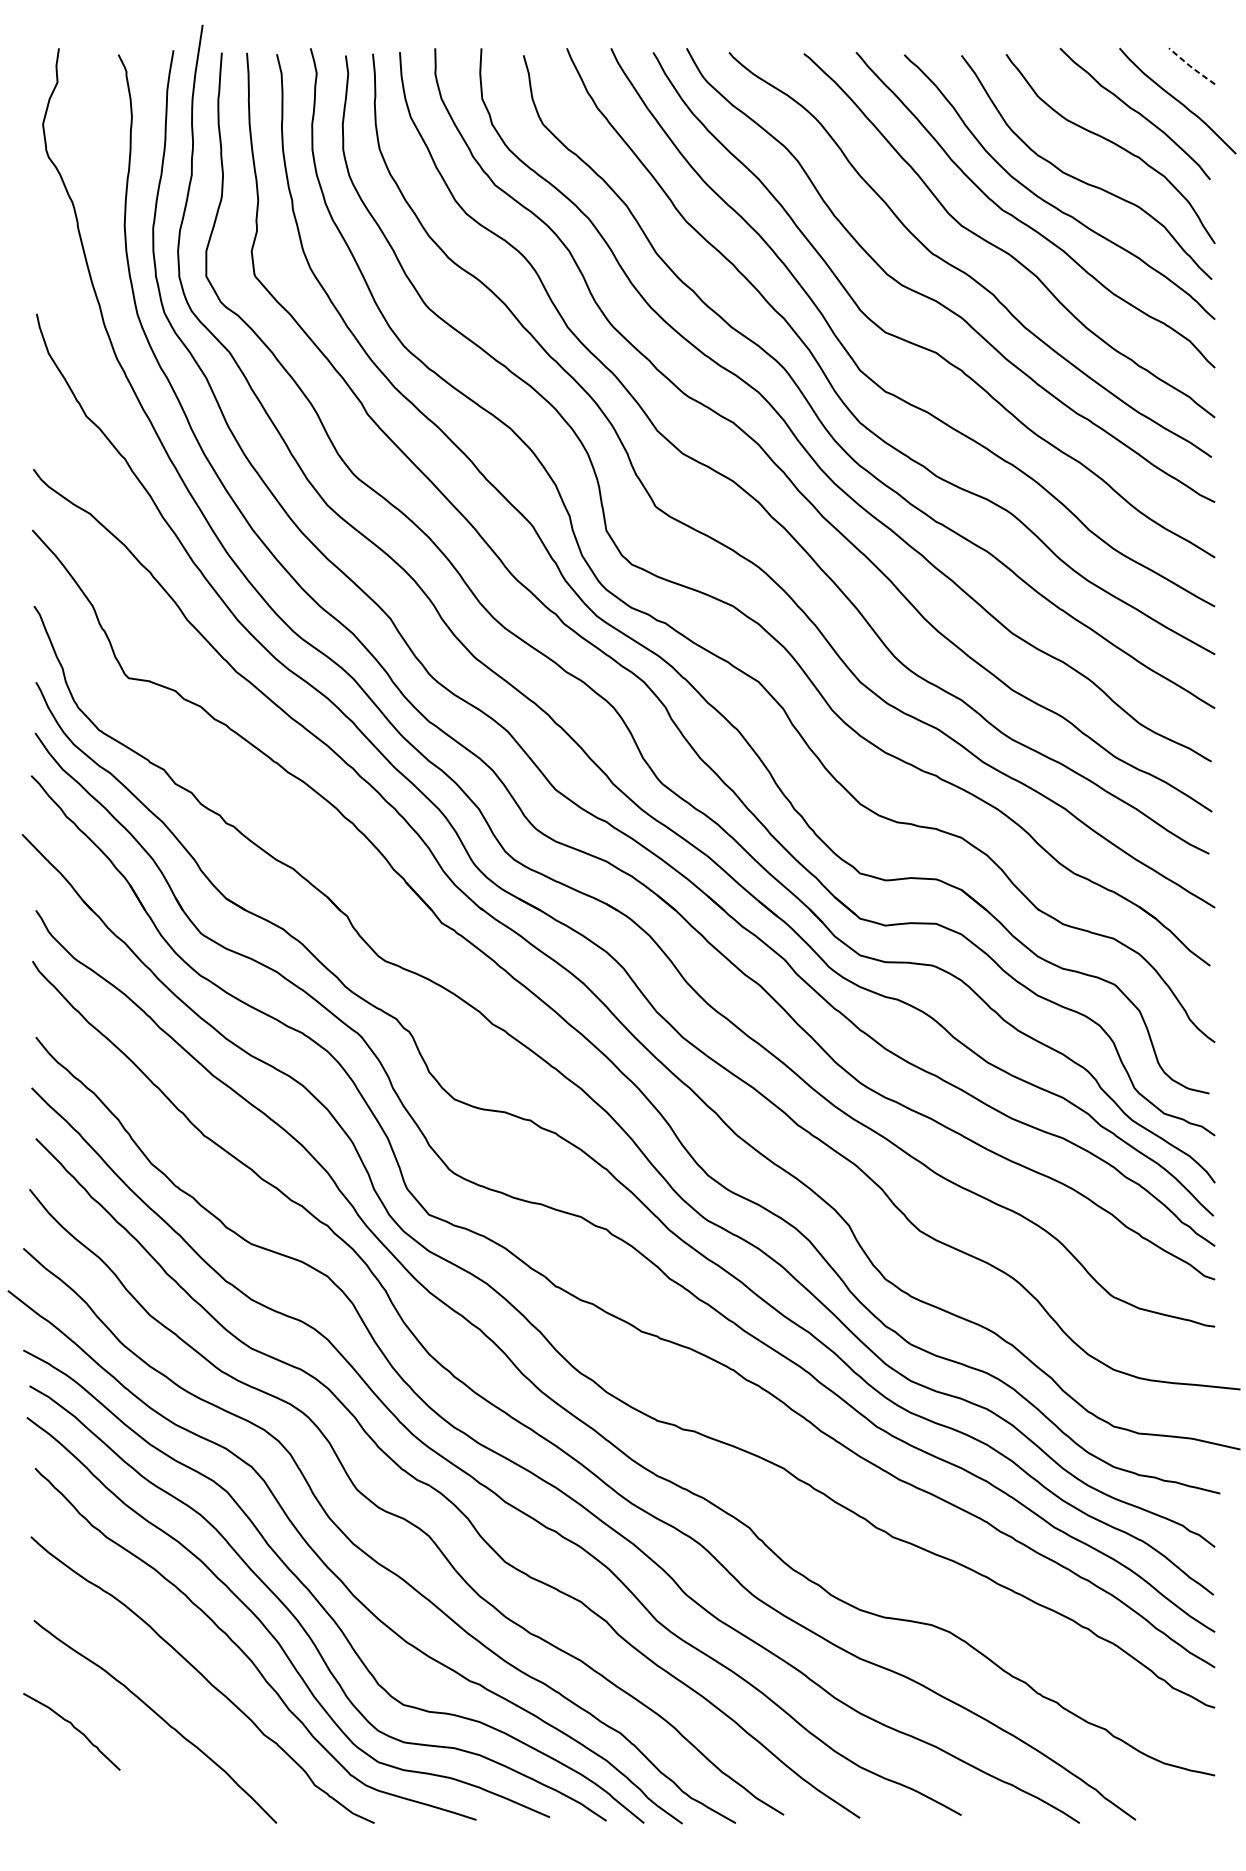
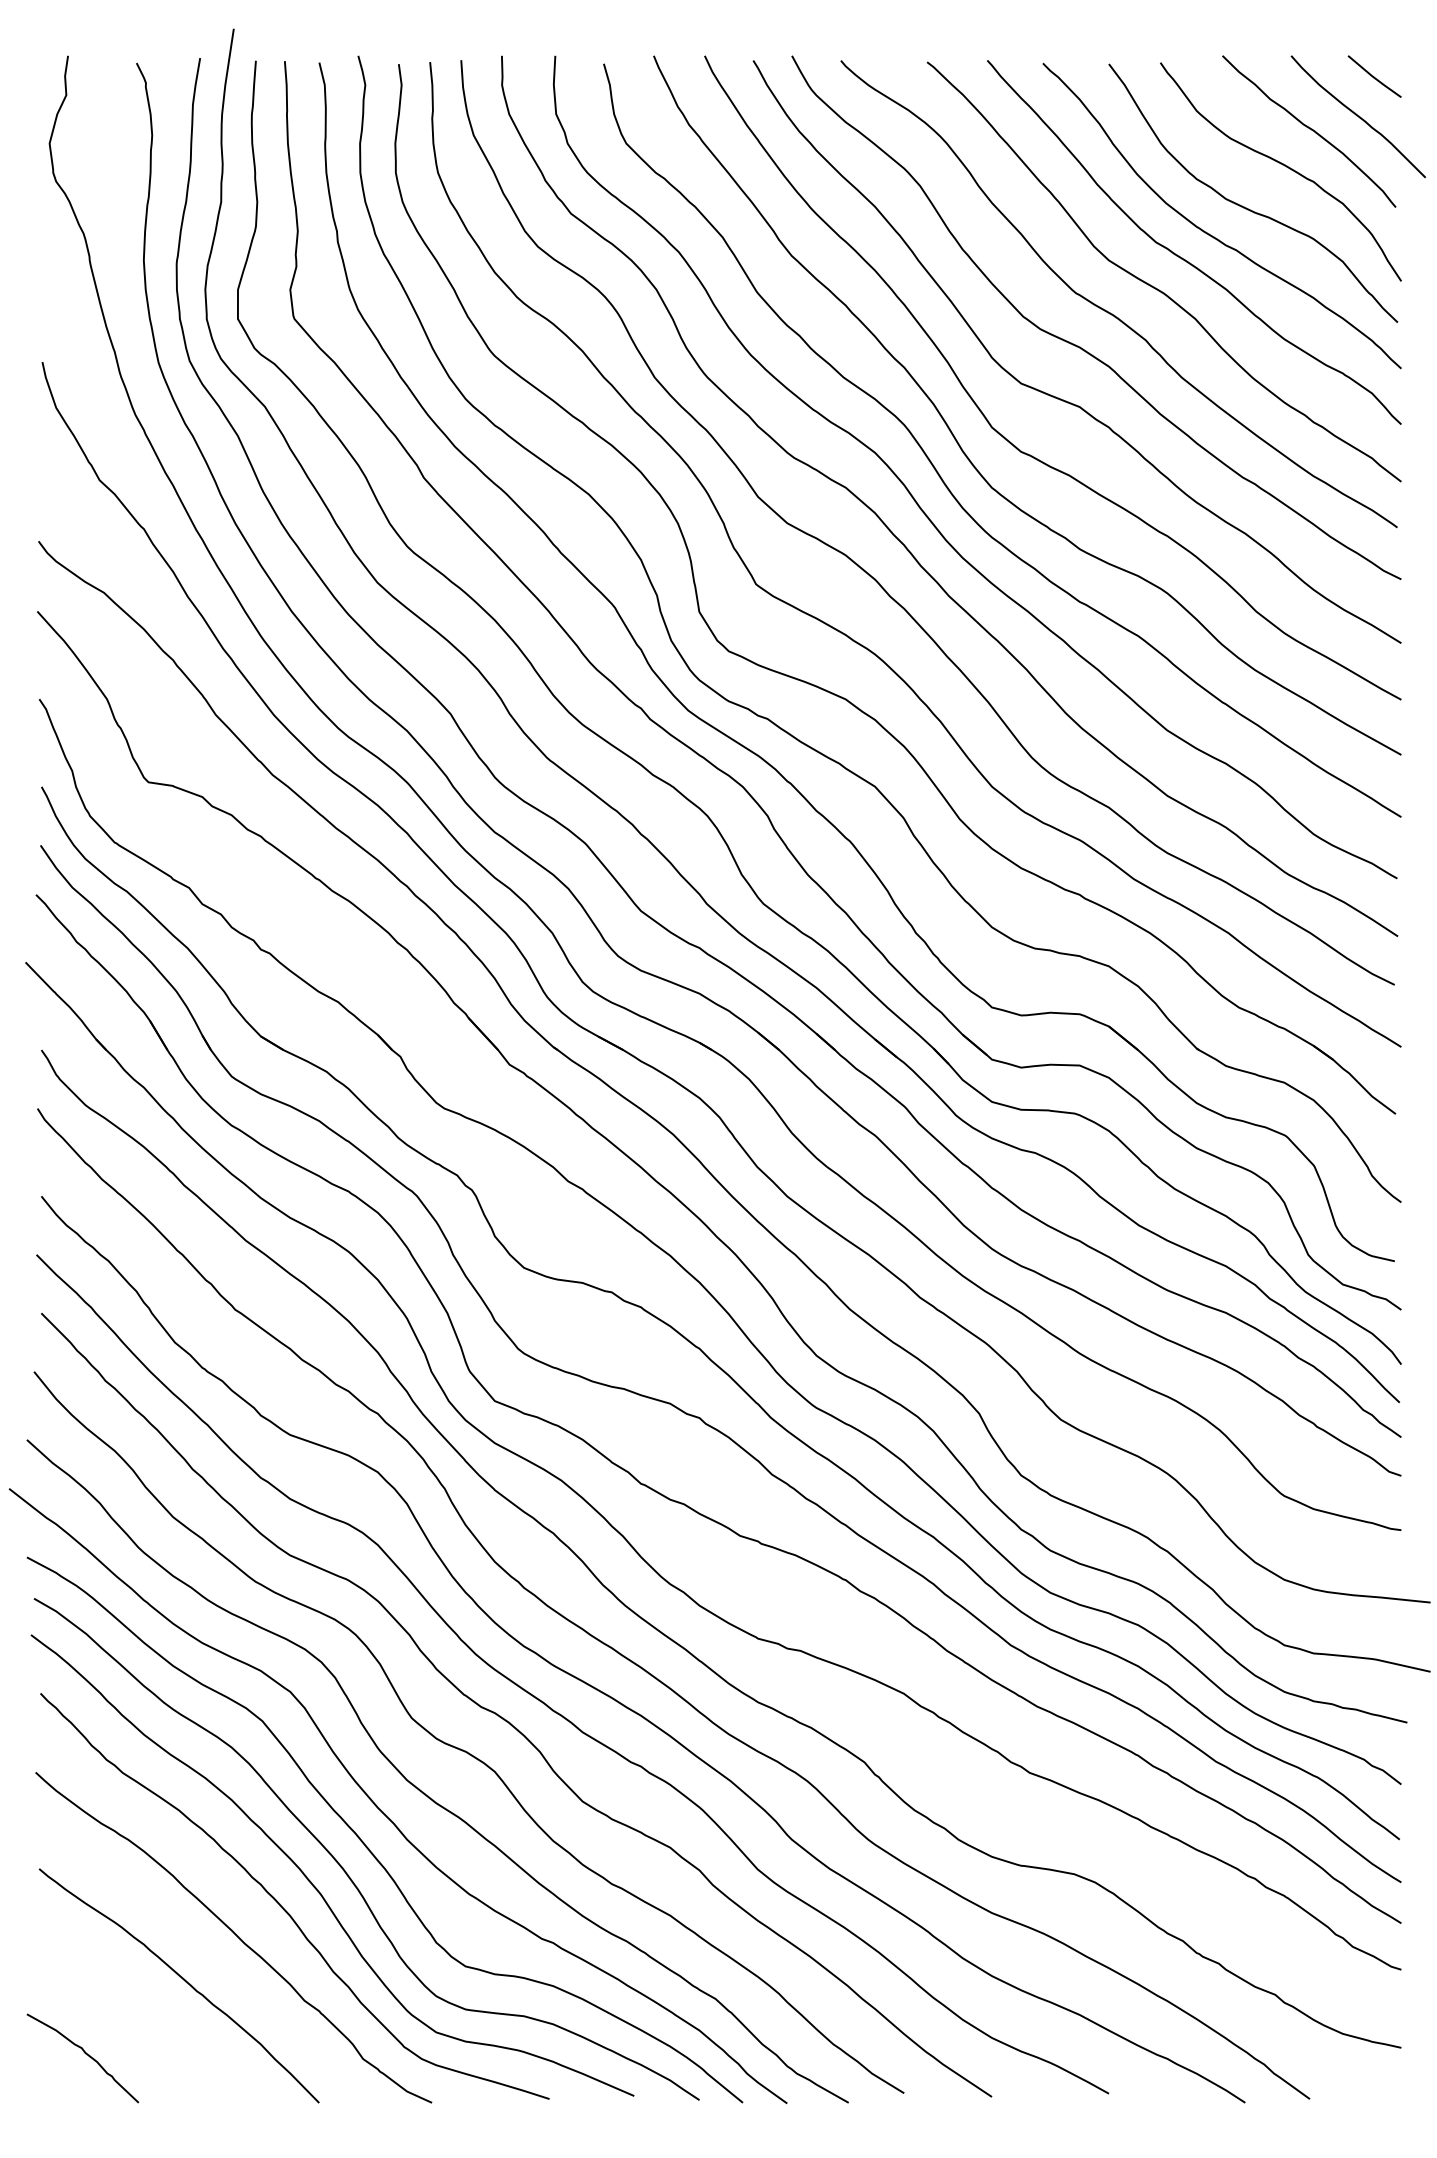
line: (1190, 67) -> (1373, 77), dashed -> solid
curve: (74, 1728) -> (85, 2054), moved

